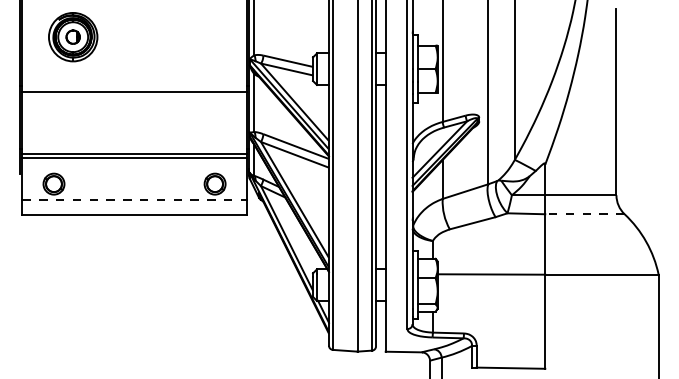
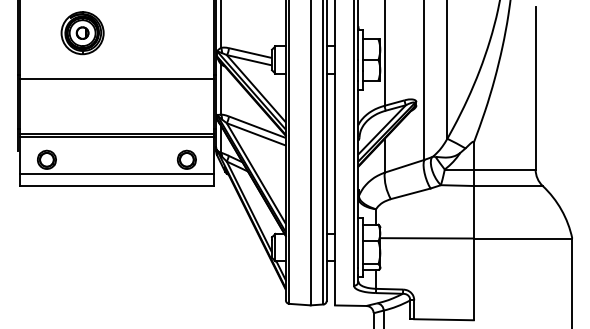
part: (73, 37) -> (82, 33), moved
line: (135, 199) -> (117, 173), dashed -> solid
line: (584, 214) -> (507, 186), dashed -> solid

